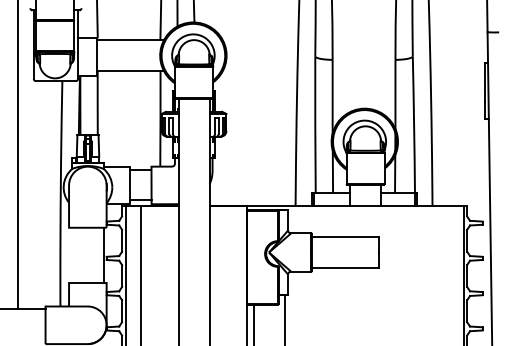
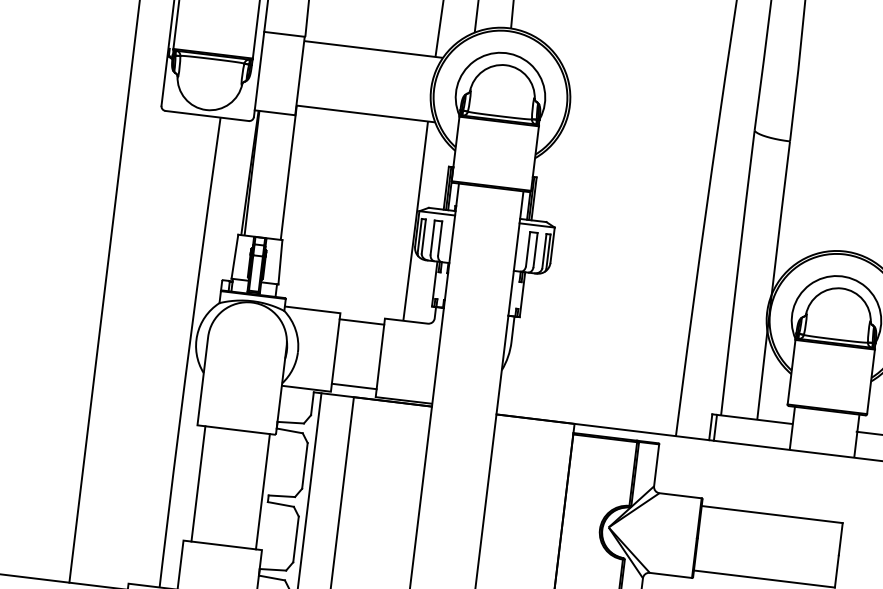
line: (72, 255) -> (197, 484), added

